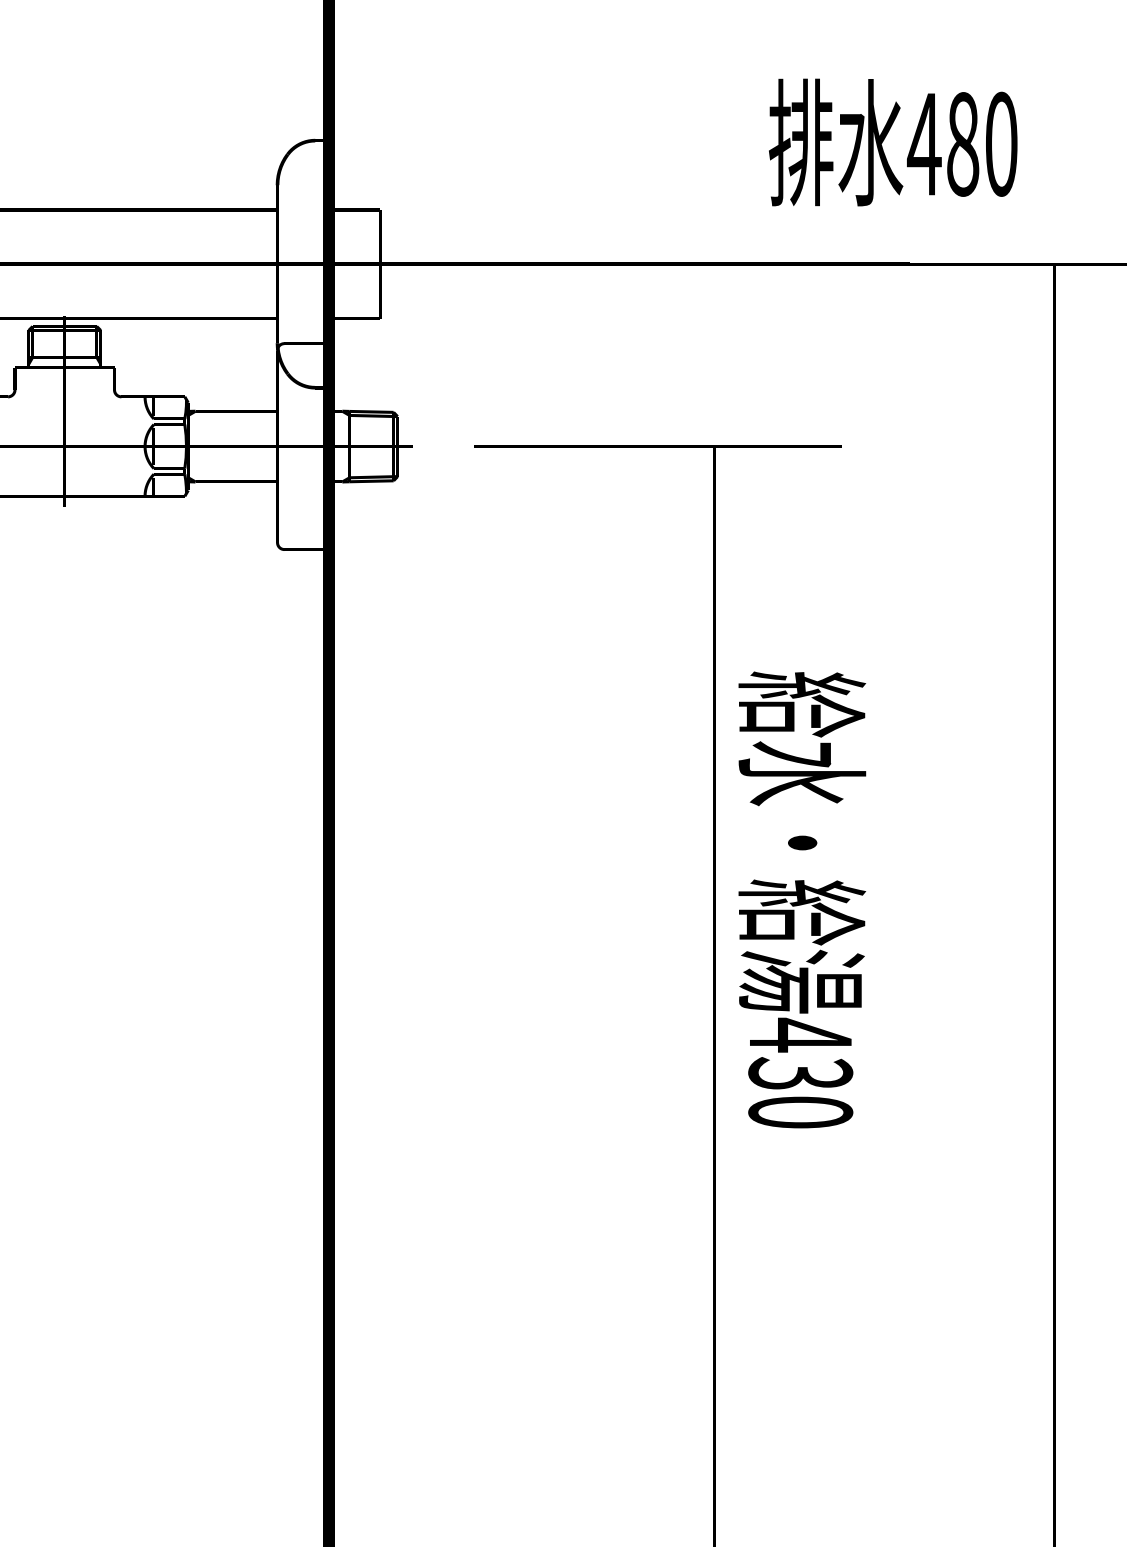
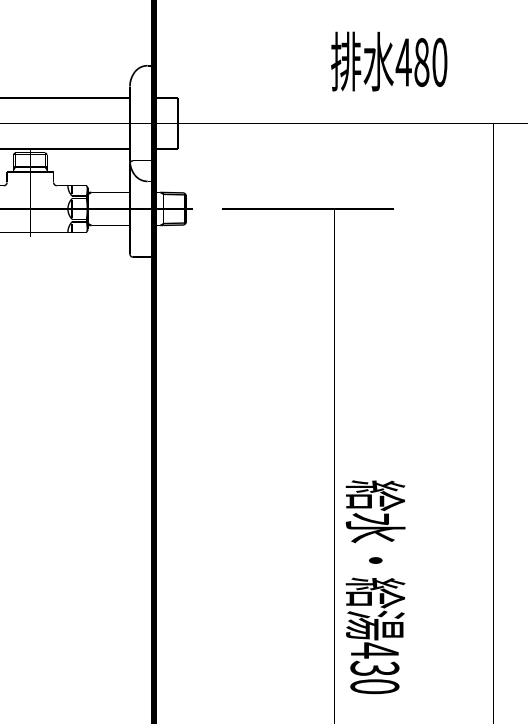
text: (893, 142) -> (389, 61), moved
text: (802, 900) -> (375, 587), moved

